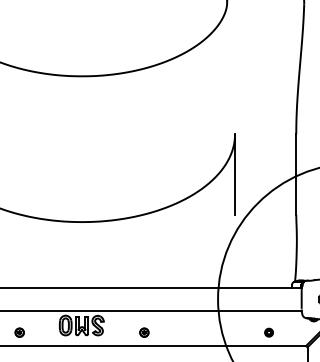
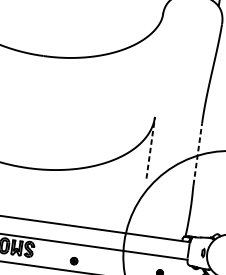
line: (235, 173) -> (151, 147), solid -> dashed
line: (296, 173) -> (198, 153), solid -> dashed
part: (144, 332) -> (74, 261), moved

